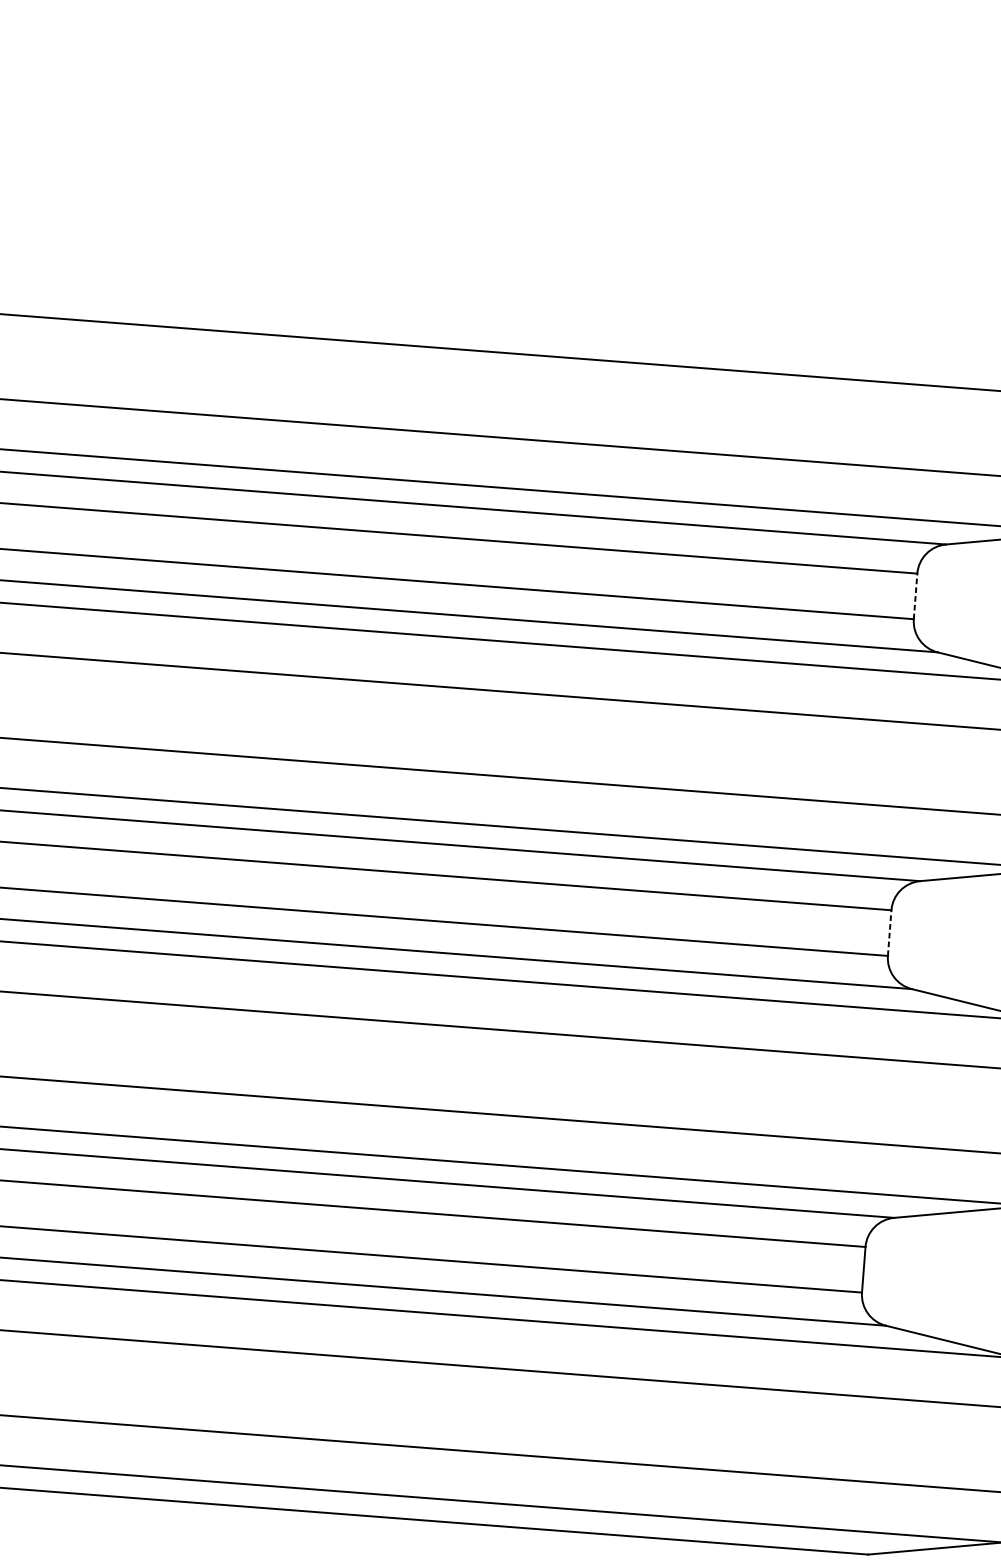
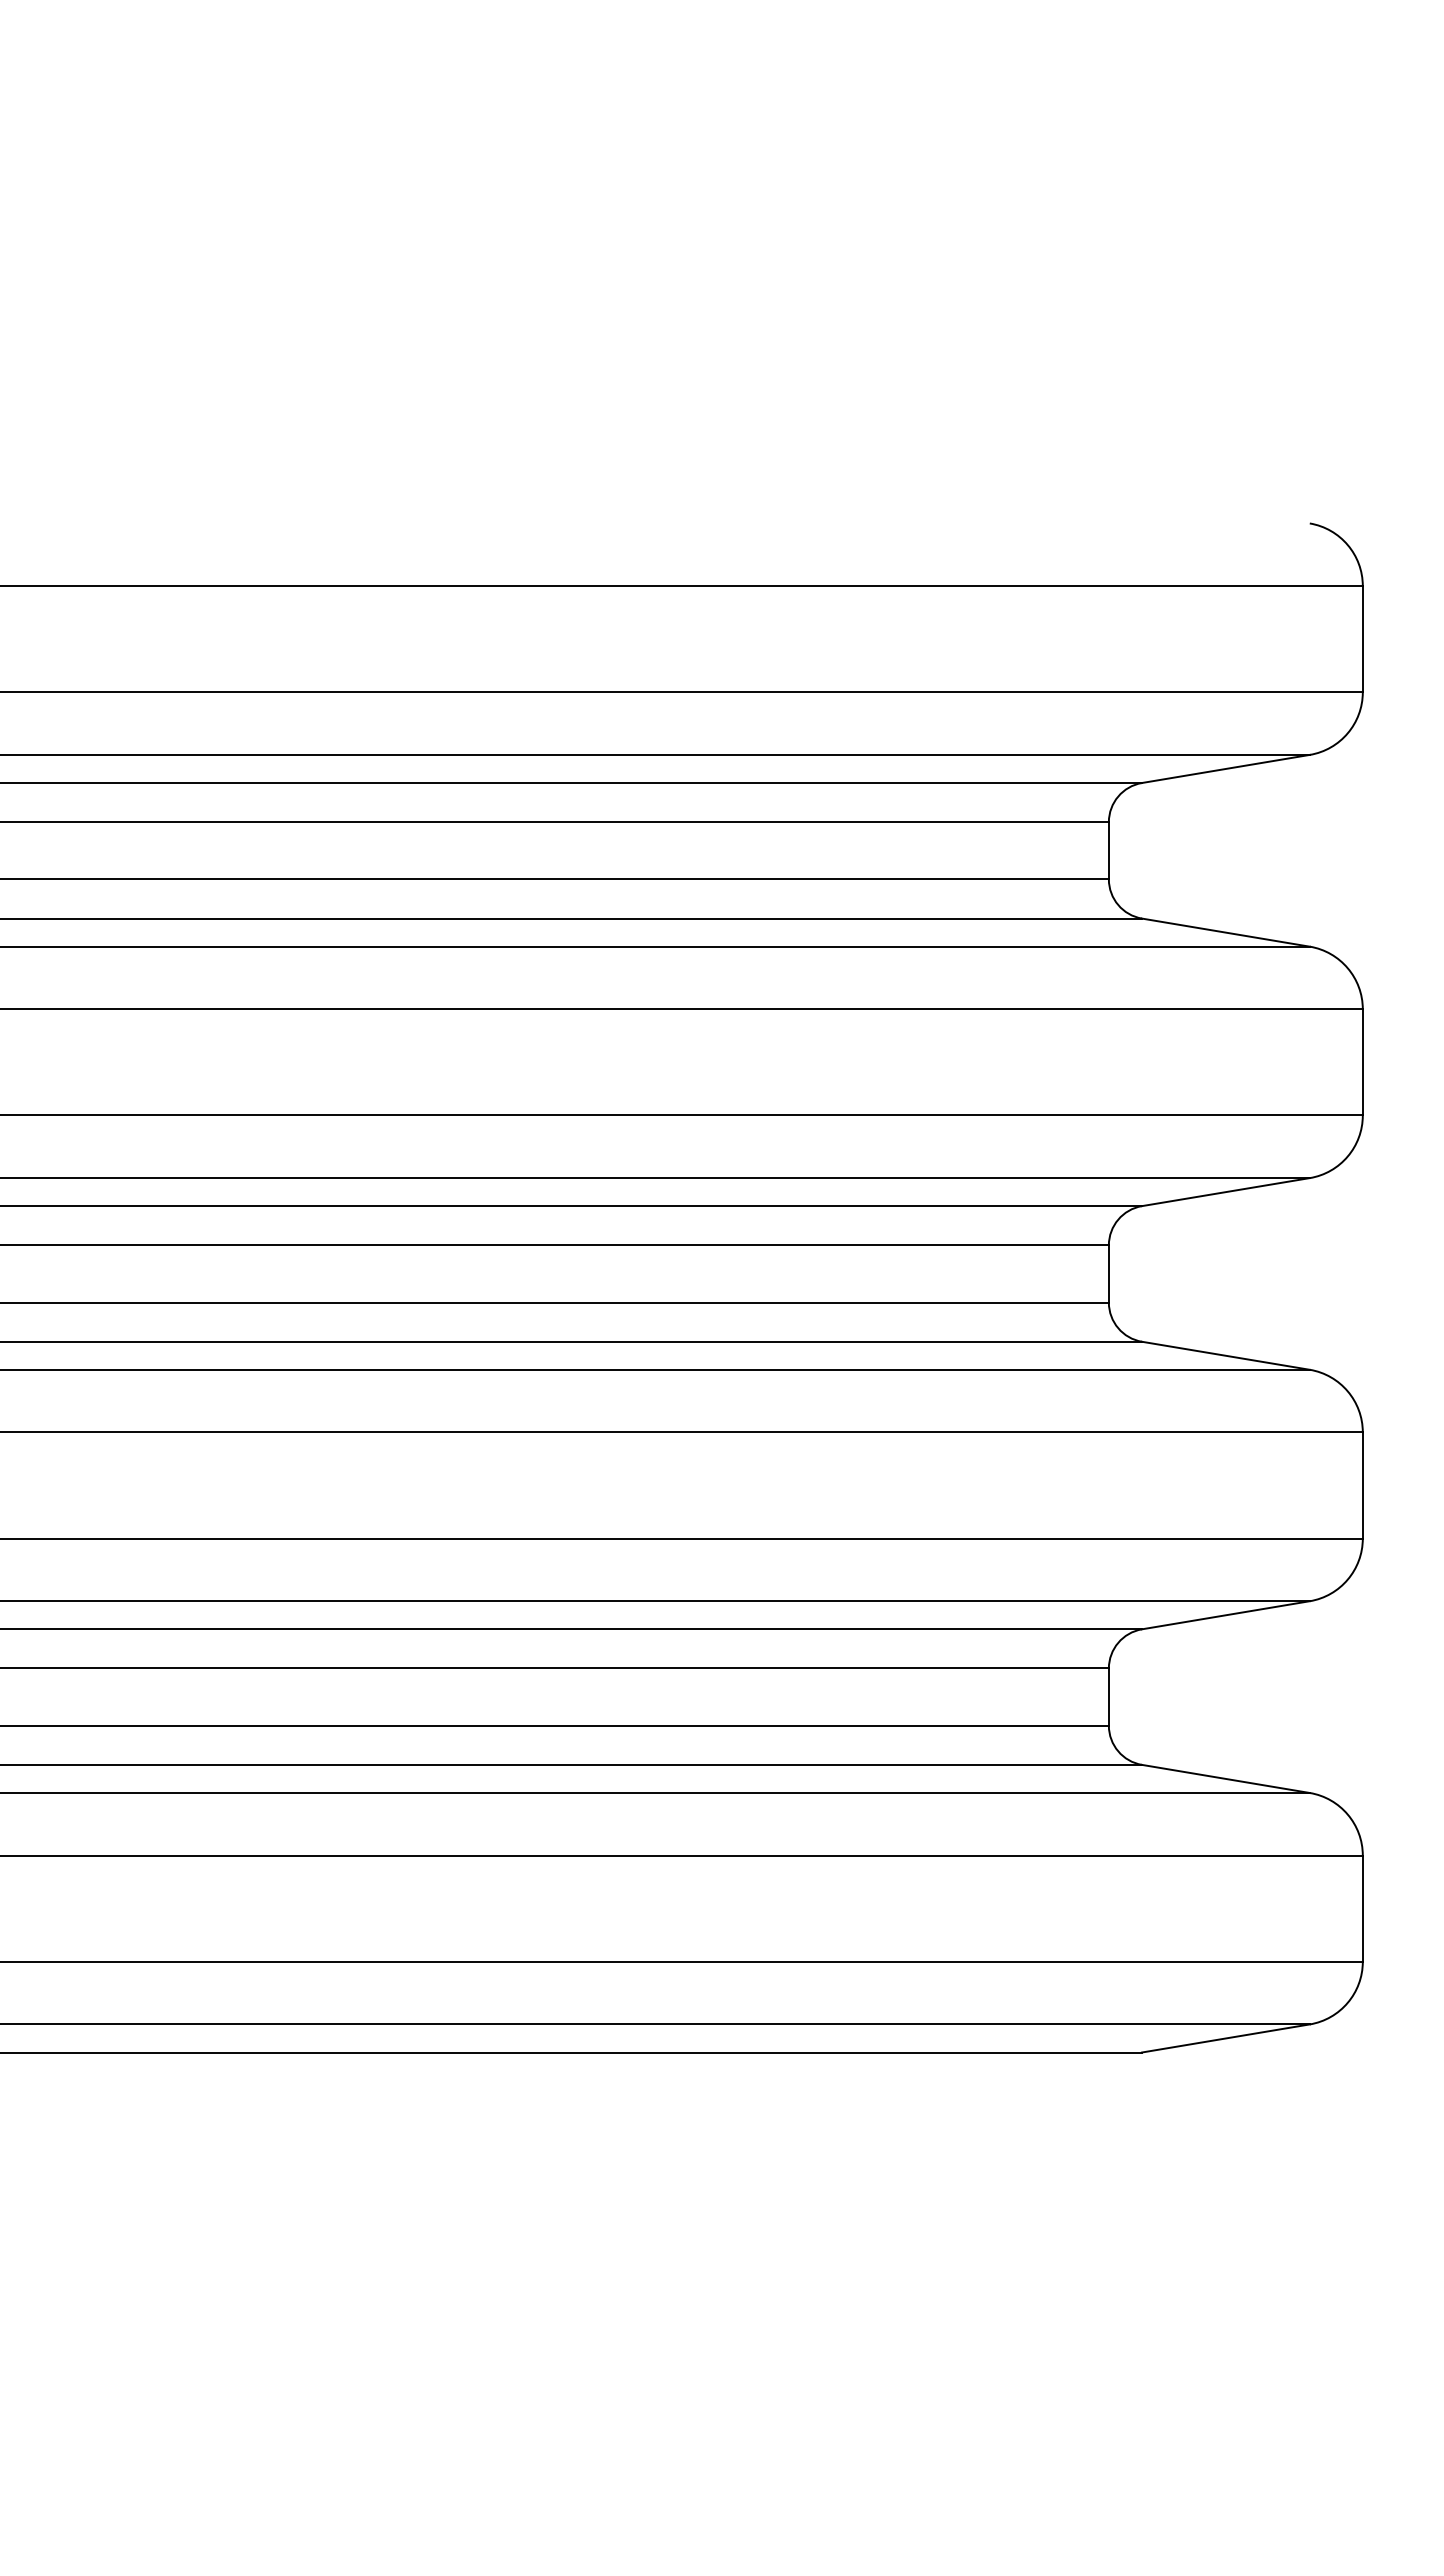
line: (915, 596) -> (1108, 850), dashed -> solid
line: (889, 932) -> (1108, 1273), dashed -> solid

